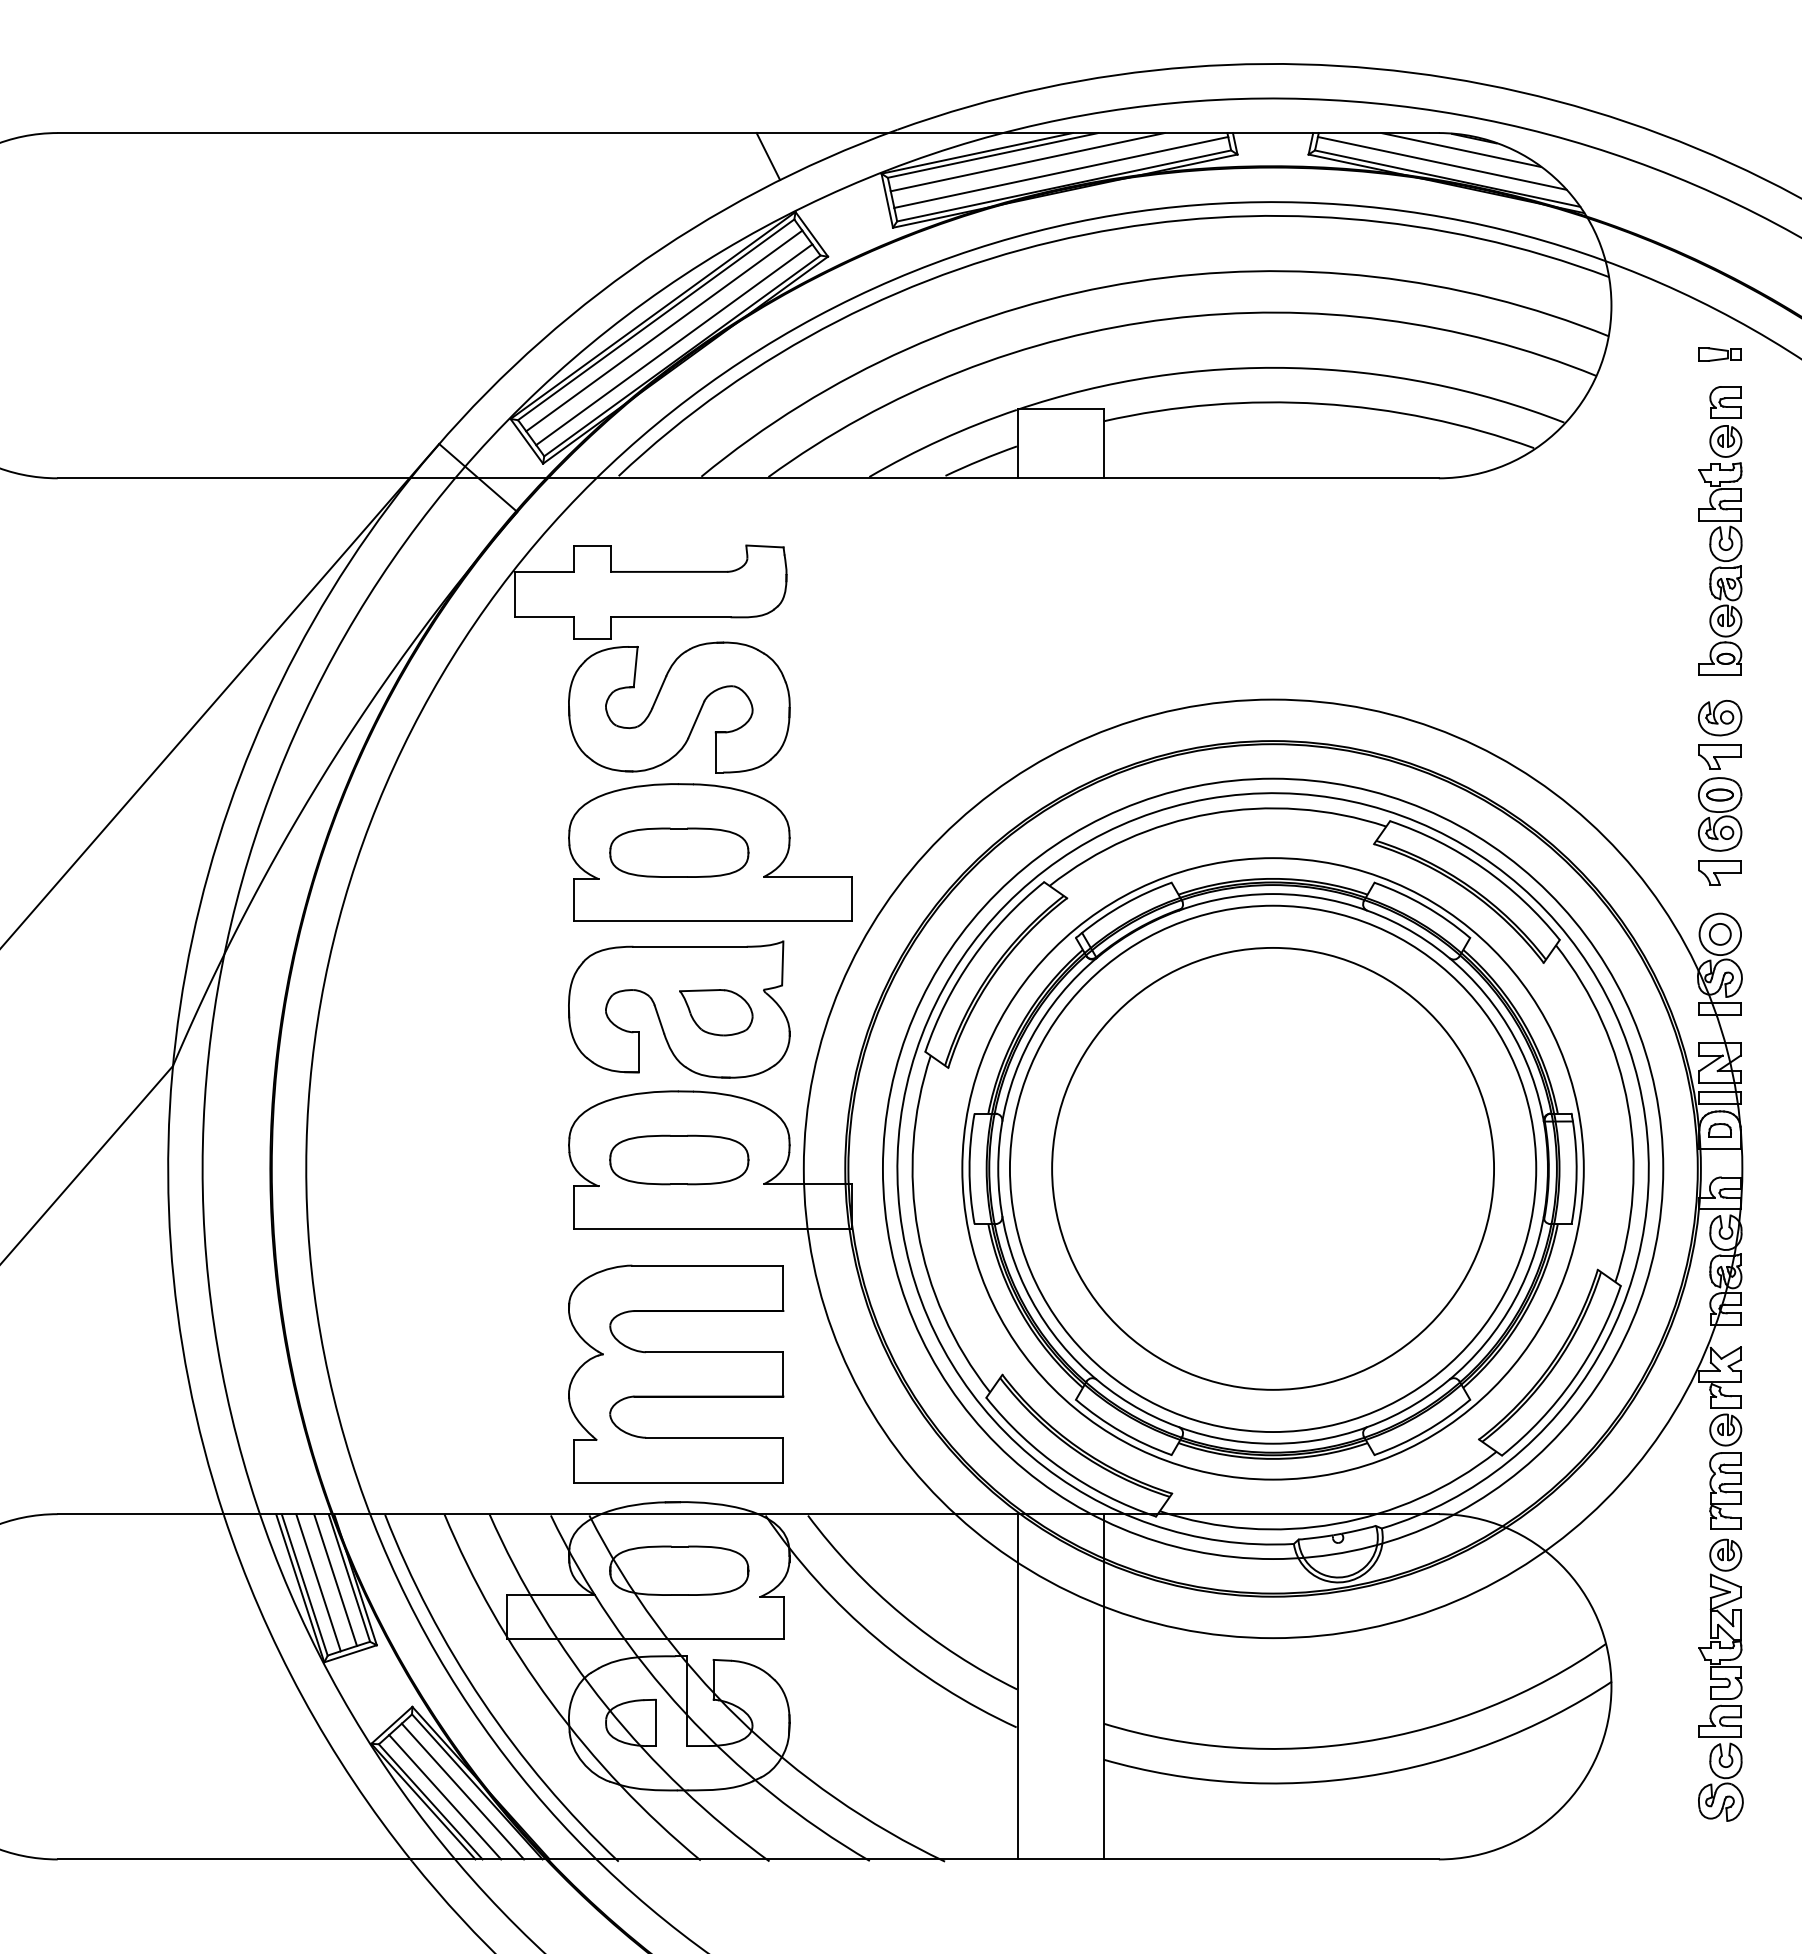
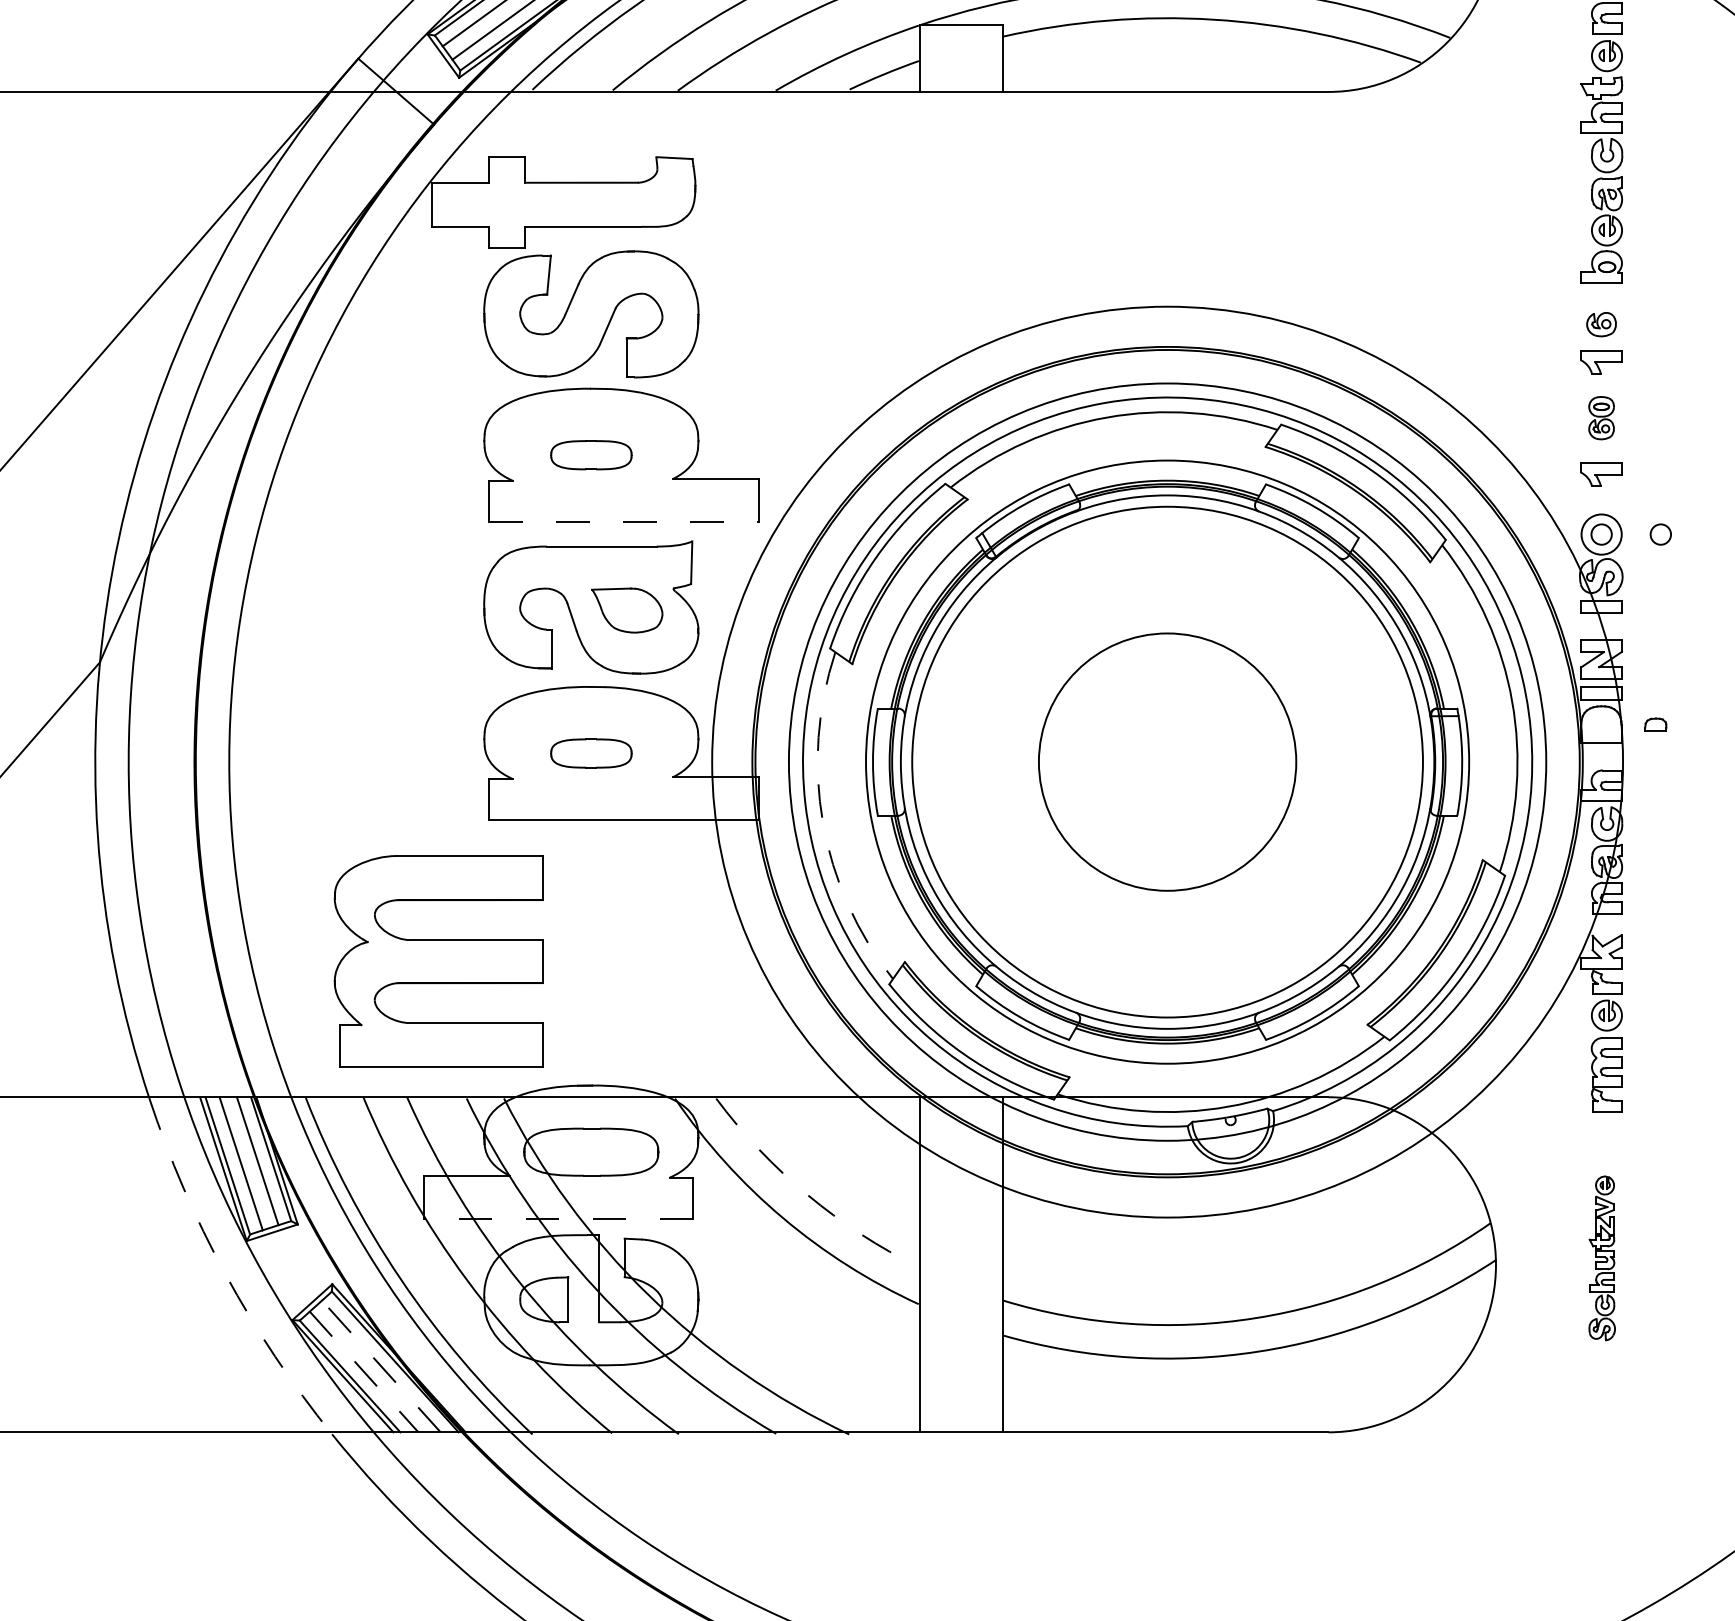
part: (1720, 717) -> (1601, 324), size x0.7
part: (1720, 814) -> (1601, 418), size x0.6
part: (679, 852) -> (591, 455), size x0.6
line: (713, 921) -> (624, 522), solid -> dashed
circle: (1781, 934) -> (1661, 534), added
part: (1719, 1130) -> (1655, 724), moved
part: (679, 1159) -> (591, 753), size x0.6
circle: (1273, 1168) -> (1167, 761), size x0.6
arc: (918, 1231) -> (823, 822), solid -> dashed
part: (676, 1373) -> (439, 960), moved
arc: (902, 1614) -> (807, 1194), solid -> dashed
line: (645, 1639) -> (558, 1218), solid -> dashed
part: (1720, 1679) -> (1601, 1257), size x0.6
arc: (302, 1696) -> (225, 1274), solid -> dashed
line: (462, 1791) -> (380, 1366), solid -> dashed
line: (445, 1797) -> (364, 1372), solid -> dashed

